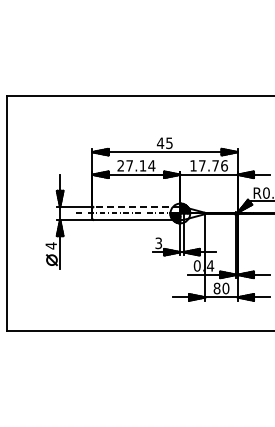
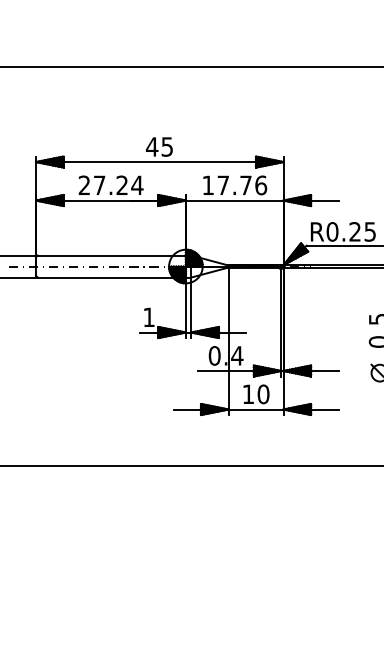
text: (142, 165) -> (121, 184), 27.14 -> 27.24
line: (136, 207) -> (111, 256), dashed -> solid
text: (158, 243) -> (148, 317), 3 -> 1
text: (216, 288) -> (247, 394), 80 -> 10

